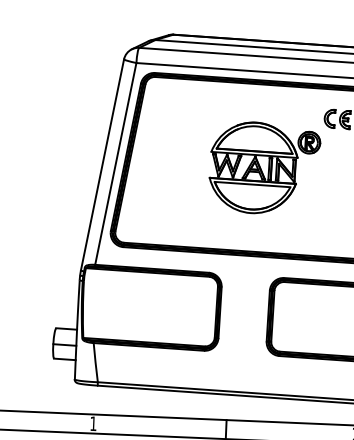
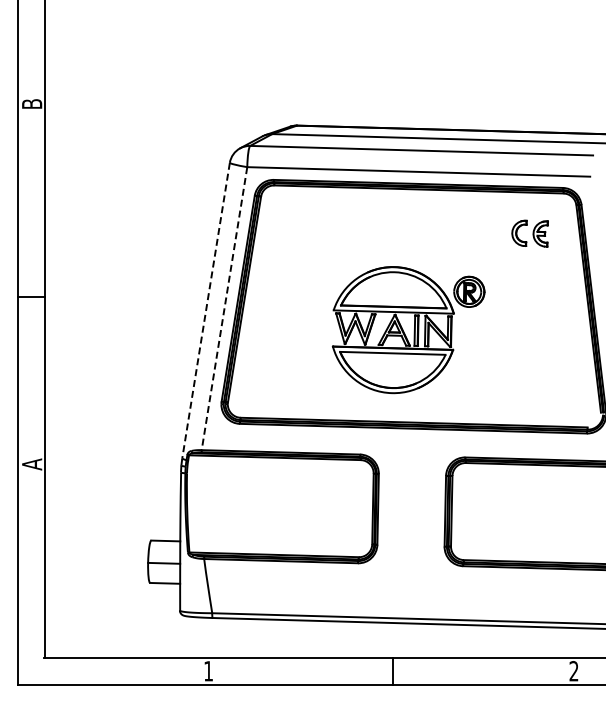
line: (102, 164) -> (206, 310), solid -> dashed
line: (115, 164) -> (224, 309), solid -> dashed
part: (264, 168) -> (408, 330), moved

